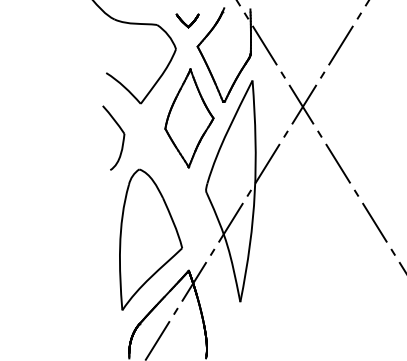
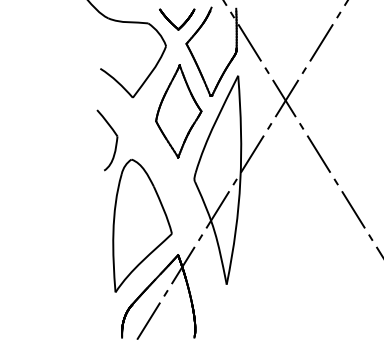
part: (187, 20) -> (176, 19), size x1.67
part: (122, 139) -> (115, 141), moved

